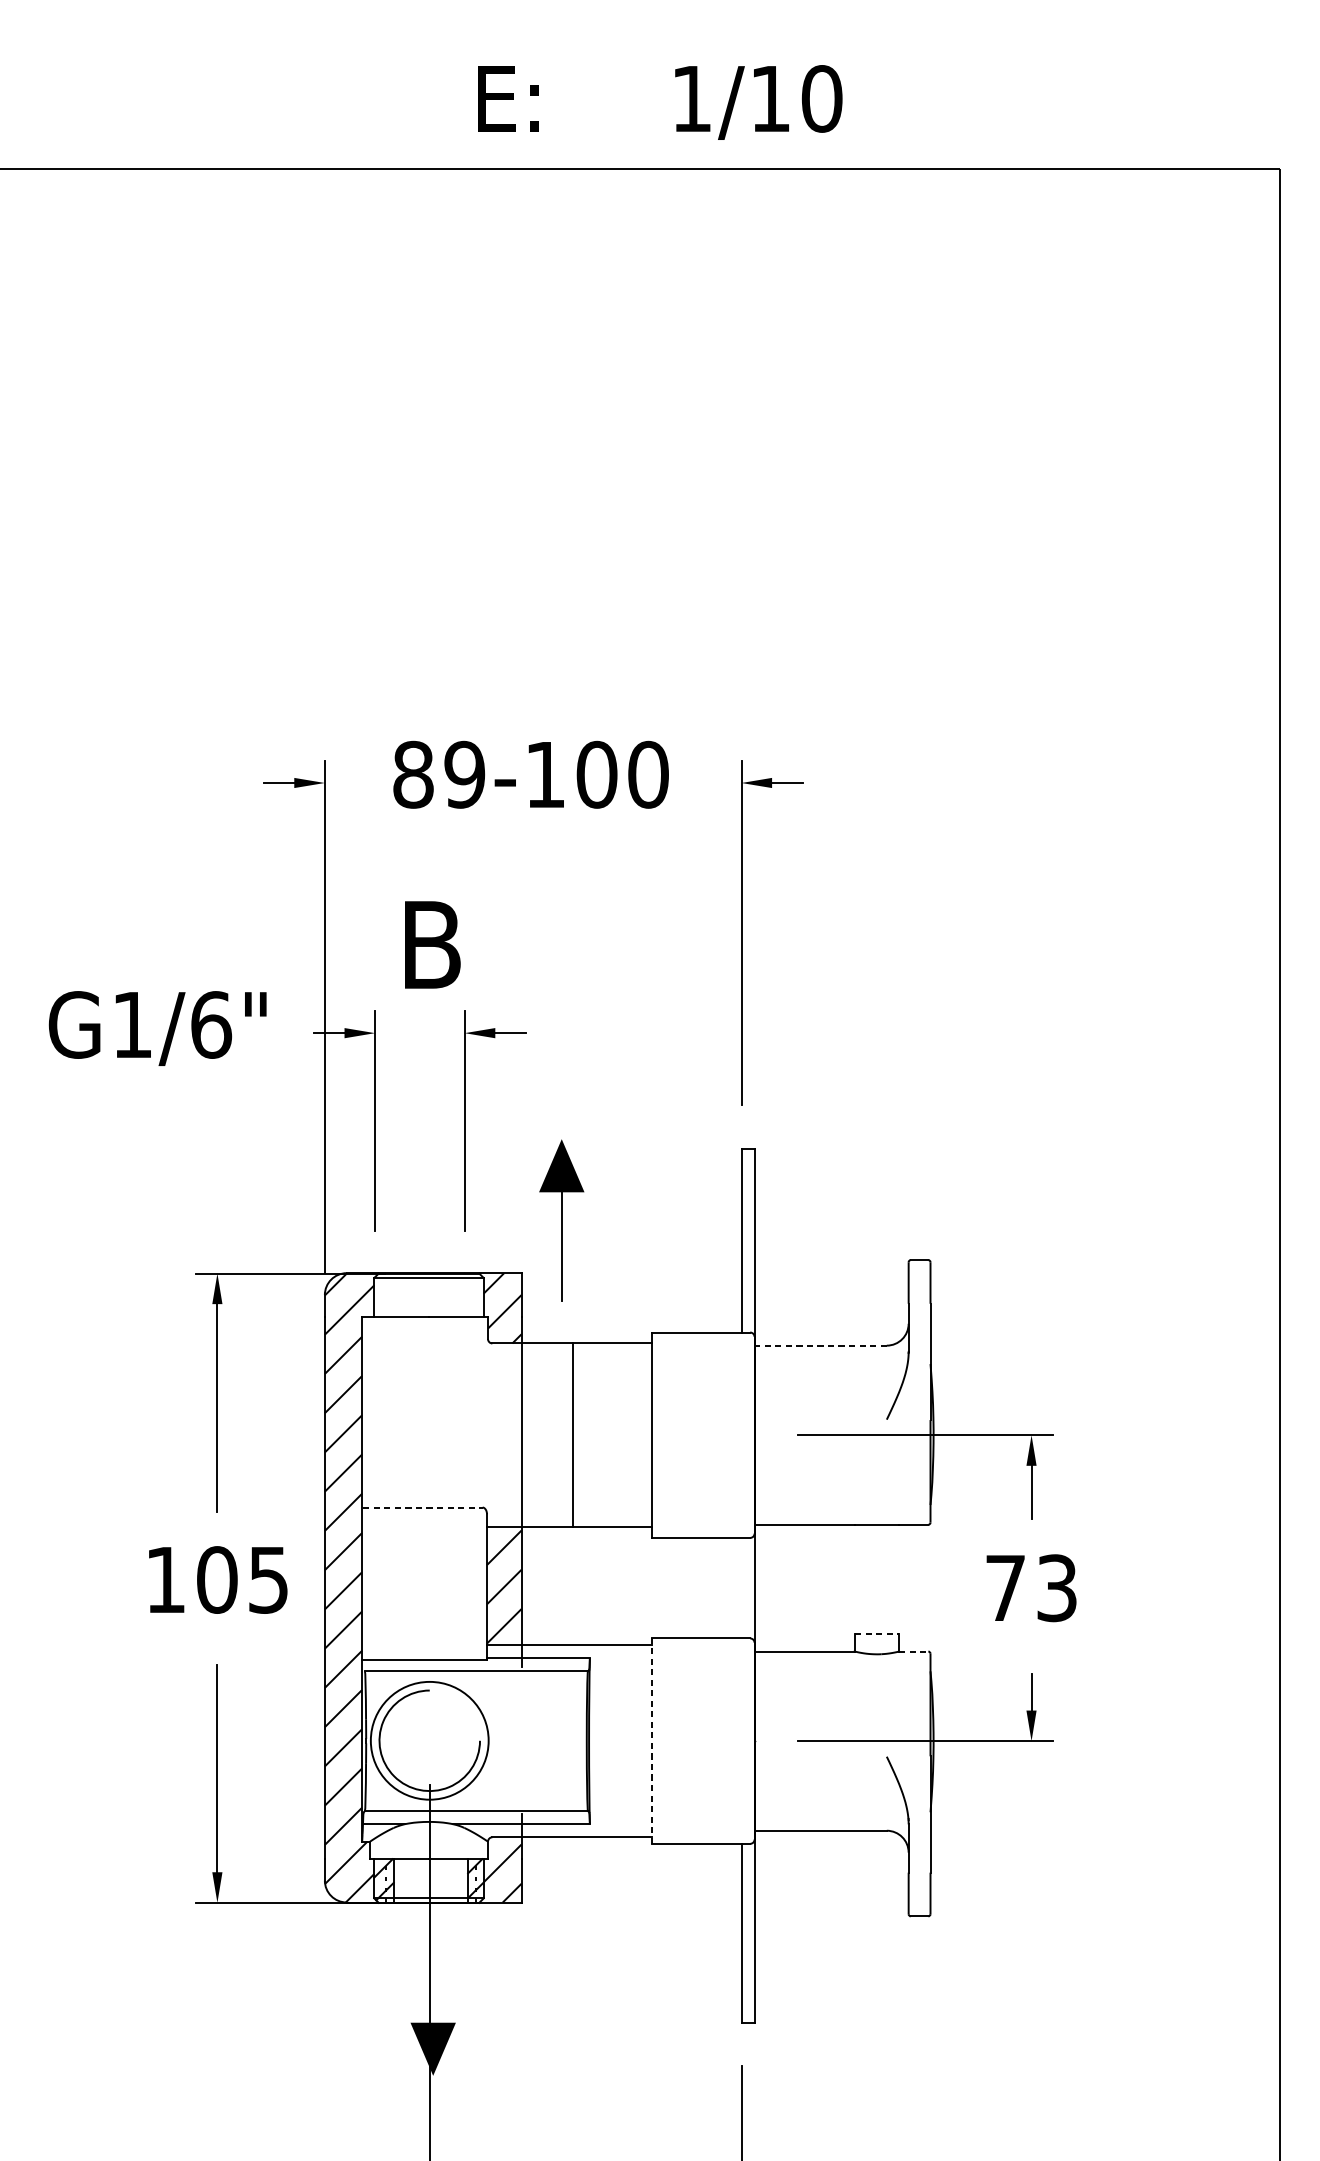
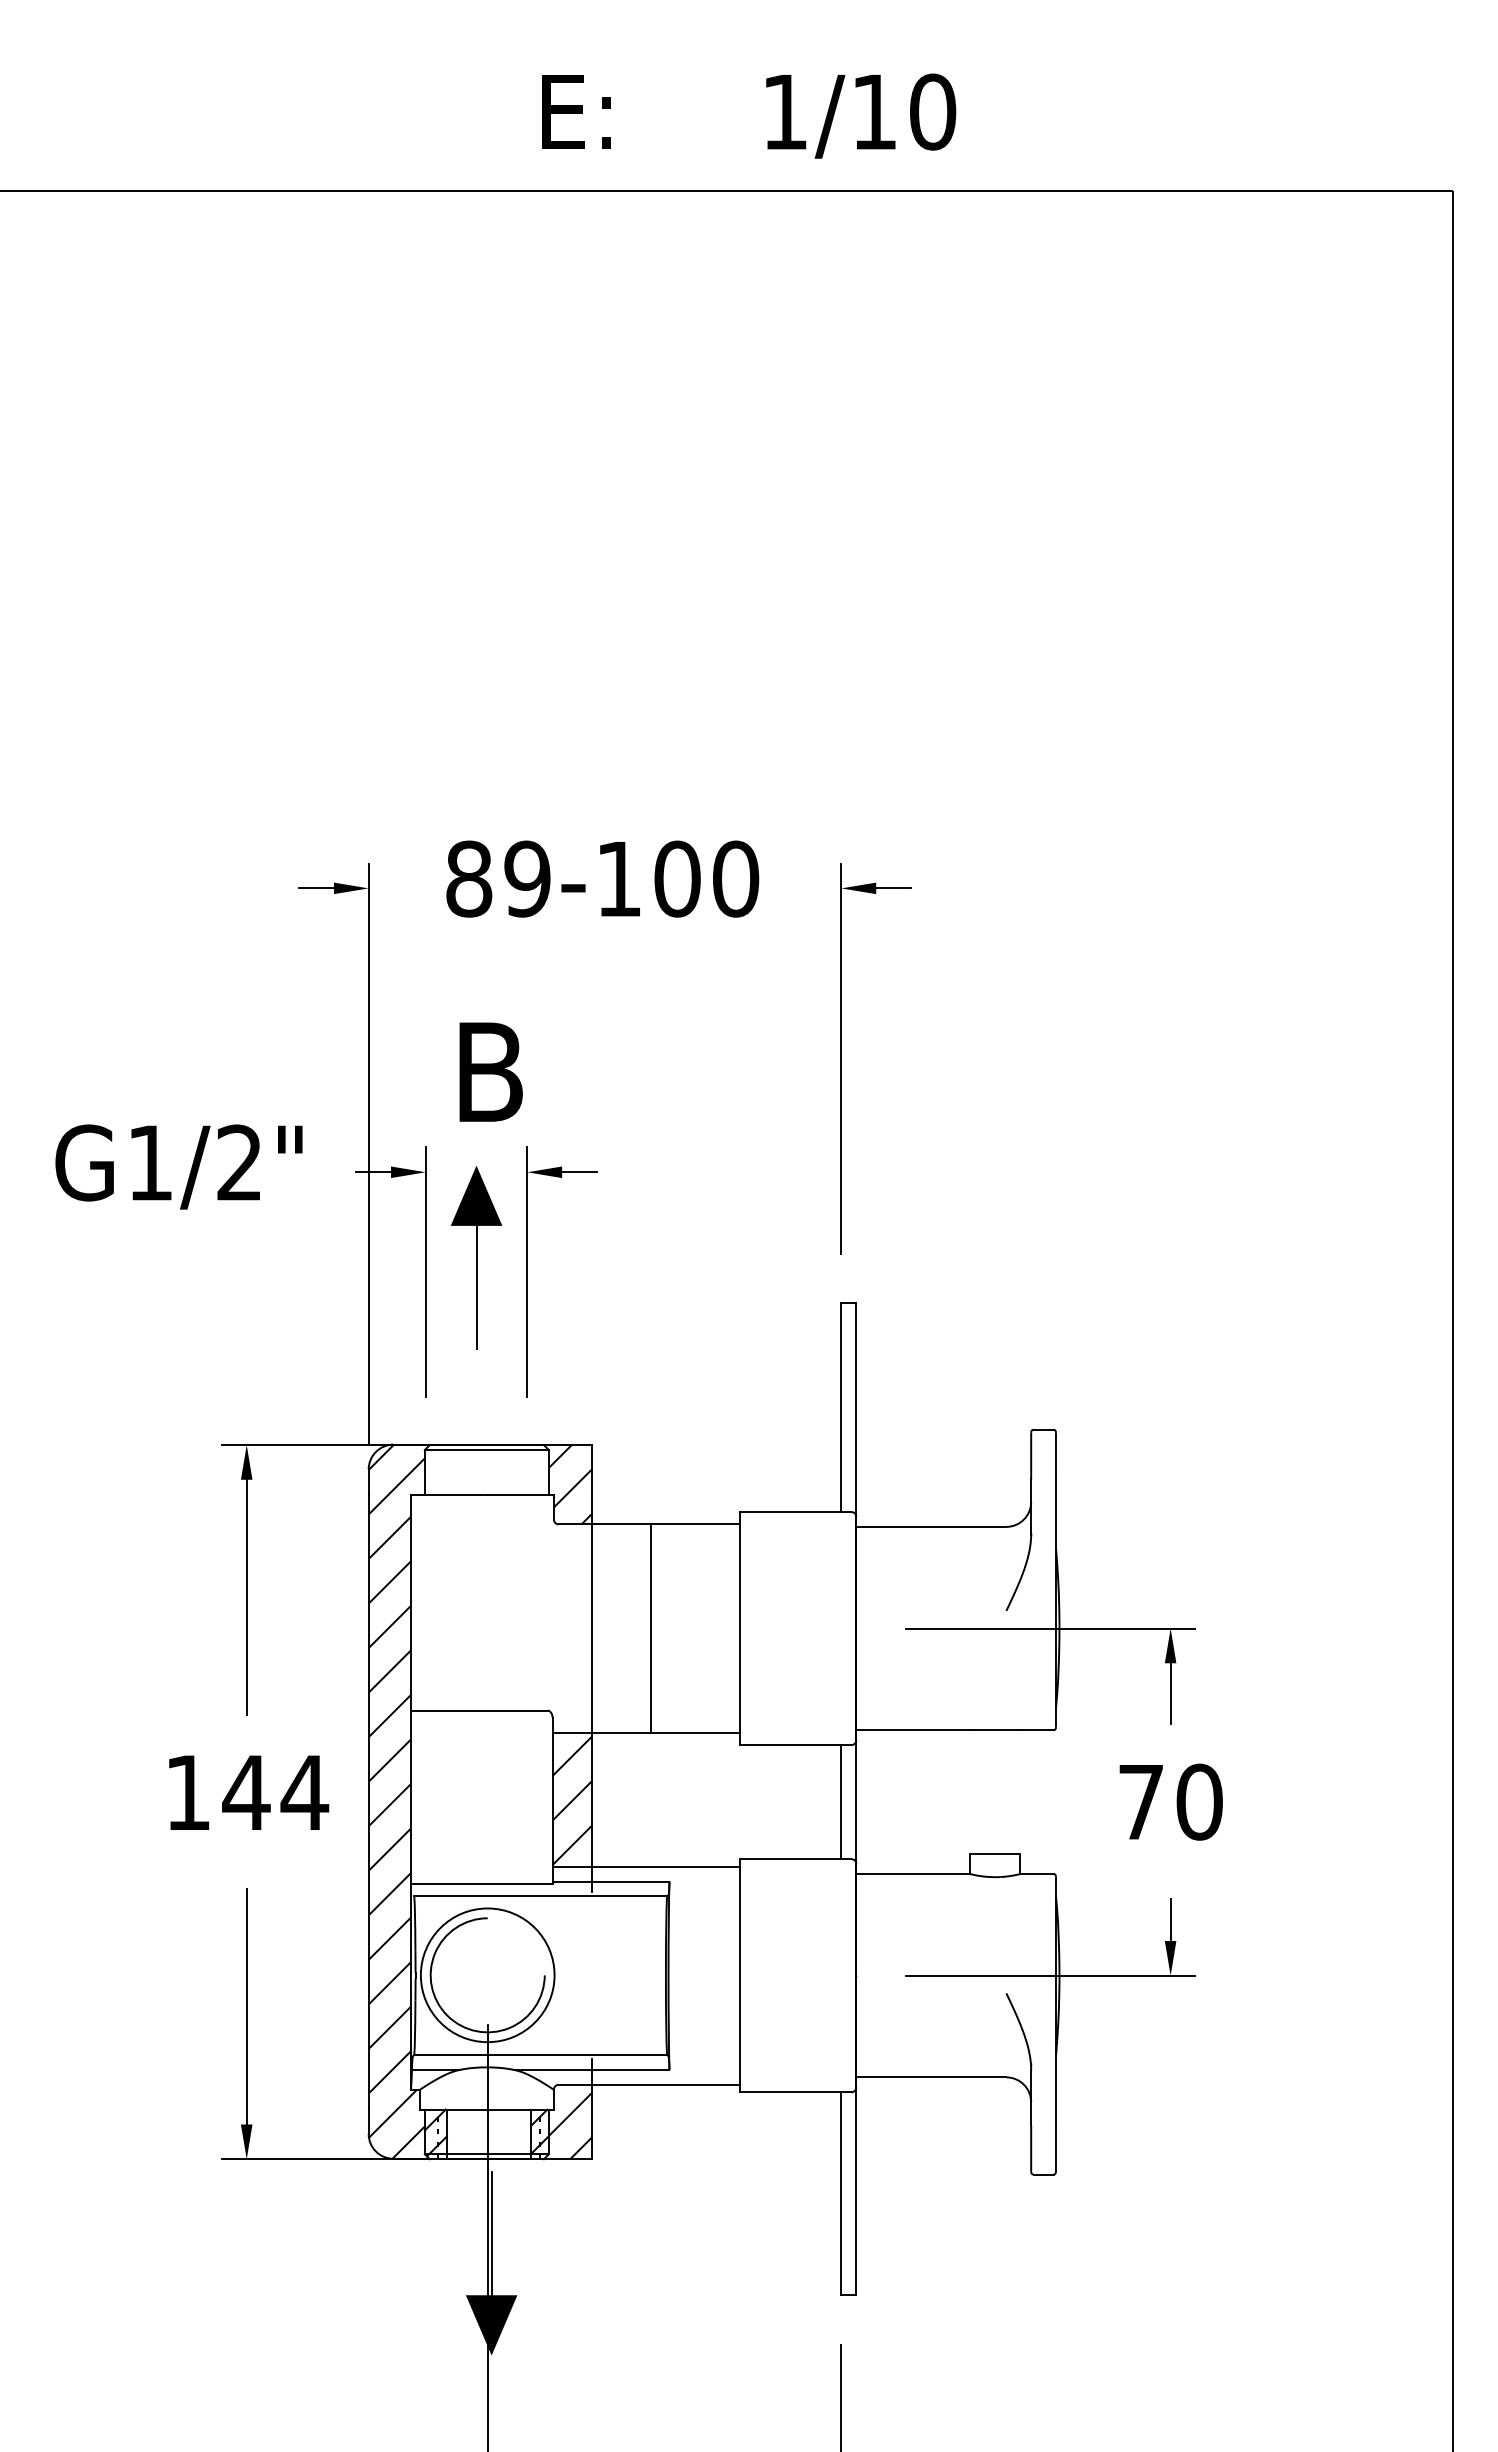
text: (211, 1024) -> (240, 1162), G1/6" -> G1/2"
part: (561, 1220) -> (476, 1257), moved
line: (819, 1345) -> (930, 1526), dashed -> solid
line: (423, 1507) -> (480, 1710), dashed -> solid
text: (242, 1579) -> (275, 1792), 105 -> 144
text: (1056, 1587) -> (1199, 1801), 73 -> 70
line: (741, 1588) -> (841, 1802), added
line: (877, 1634) -> (995, 1854), dashed -> solid
line: (913, 1651) -> (1036, 1874), dashed -> solid
line: (651, 1740) -> (739, 1975), dashed -> solid
line: (433, 1968) -> (491, 2233), added

